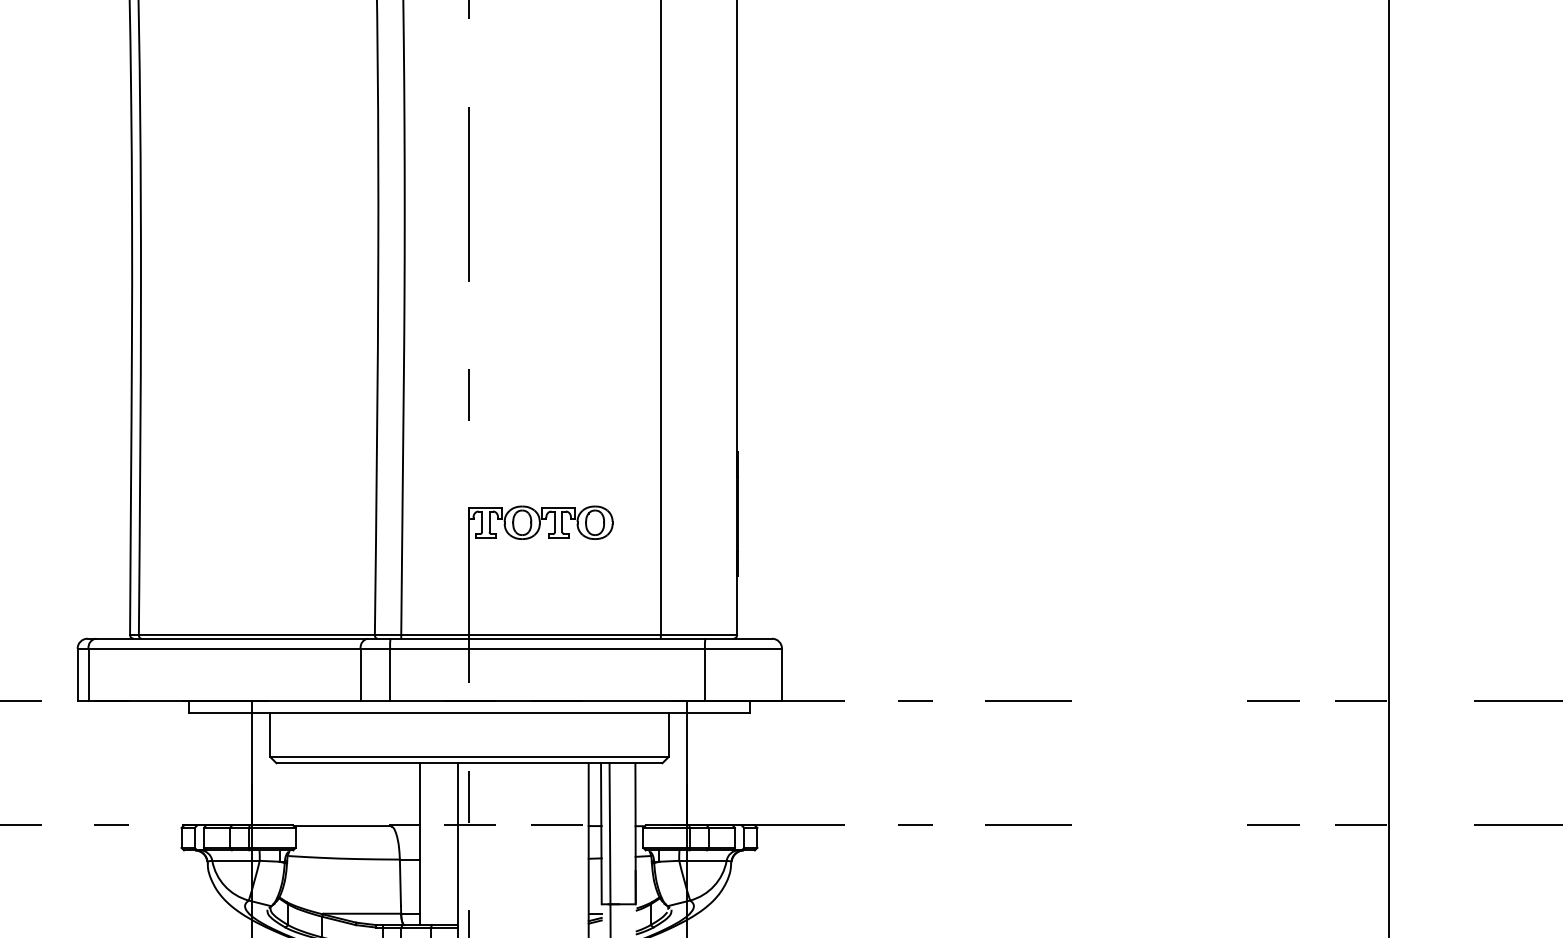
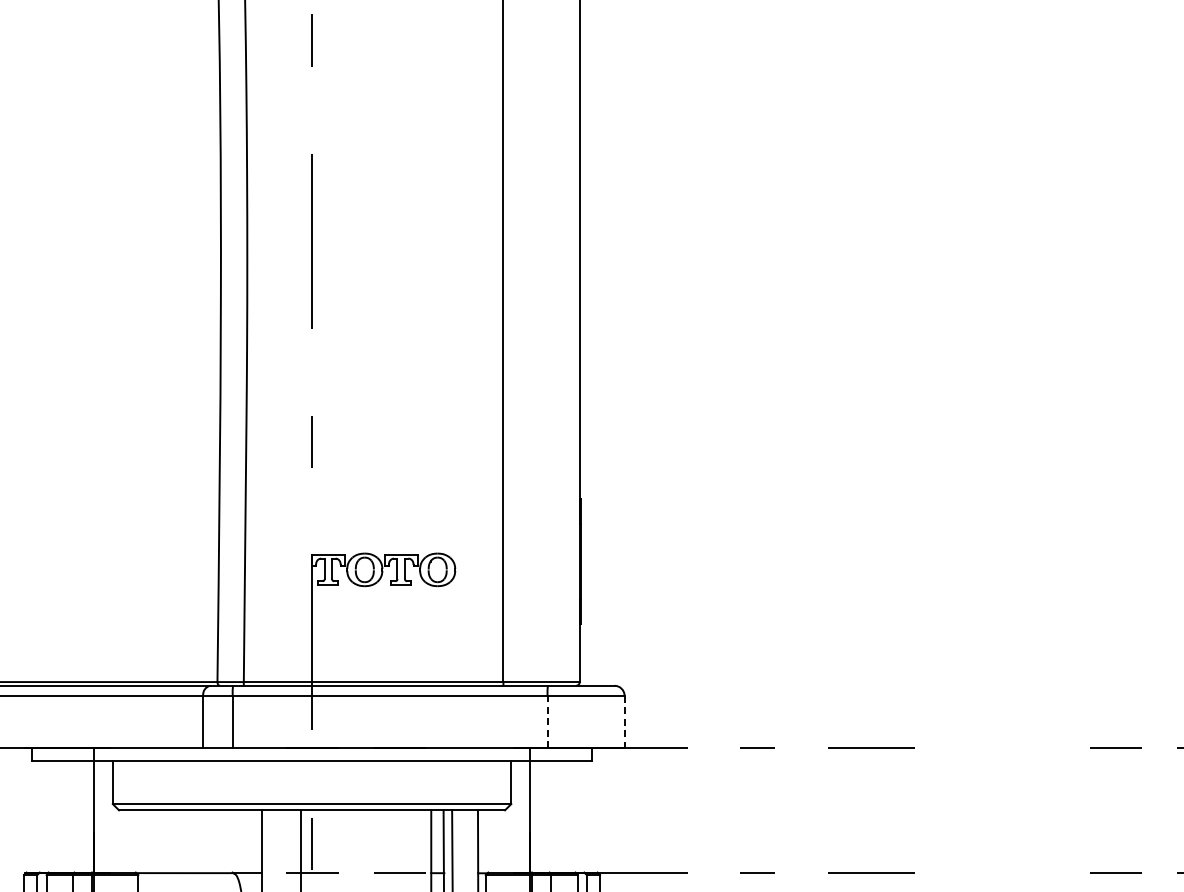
line: (704, 674) -> (547, 721), solid -> dashed
line: (782, 675) -> (625, 722), solid -> dashed

